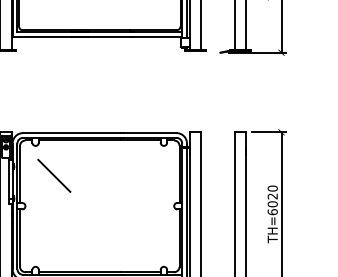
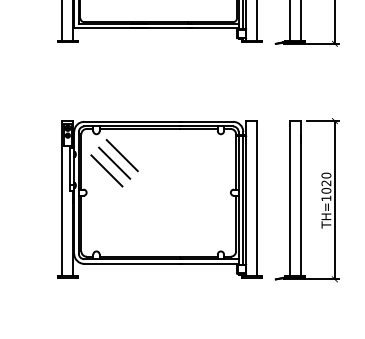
line: (61, 167) -> (121, 155), added
line: (45, 183) -> (106, 170), added
text: (272, 212) -> (326, 198), TH=6020 -> TH=1020

